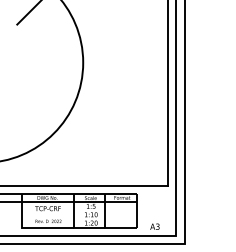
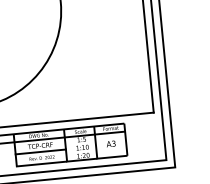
line: (47, 214) -> (40, 151), added
text: (154, 226) -> (110, 143), moved

